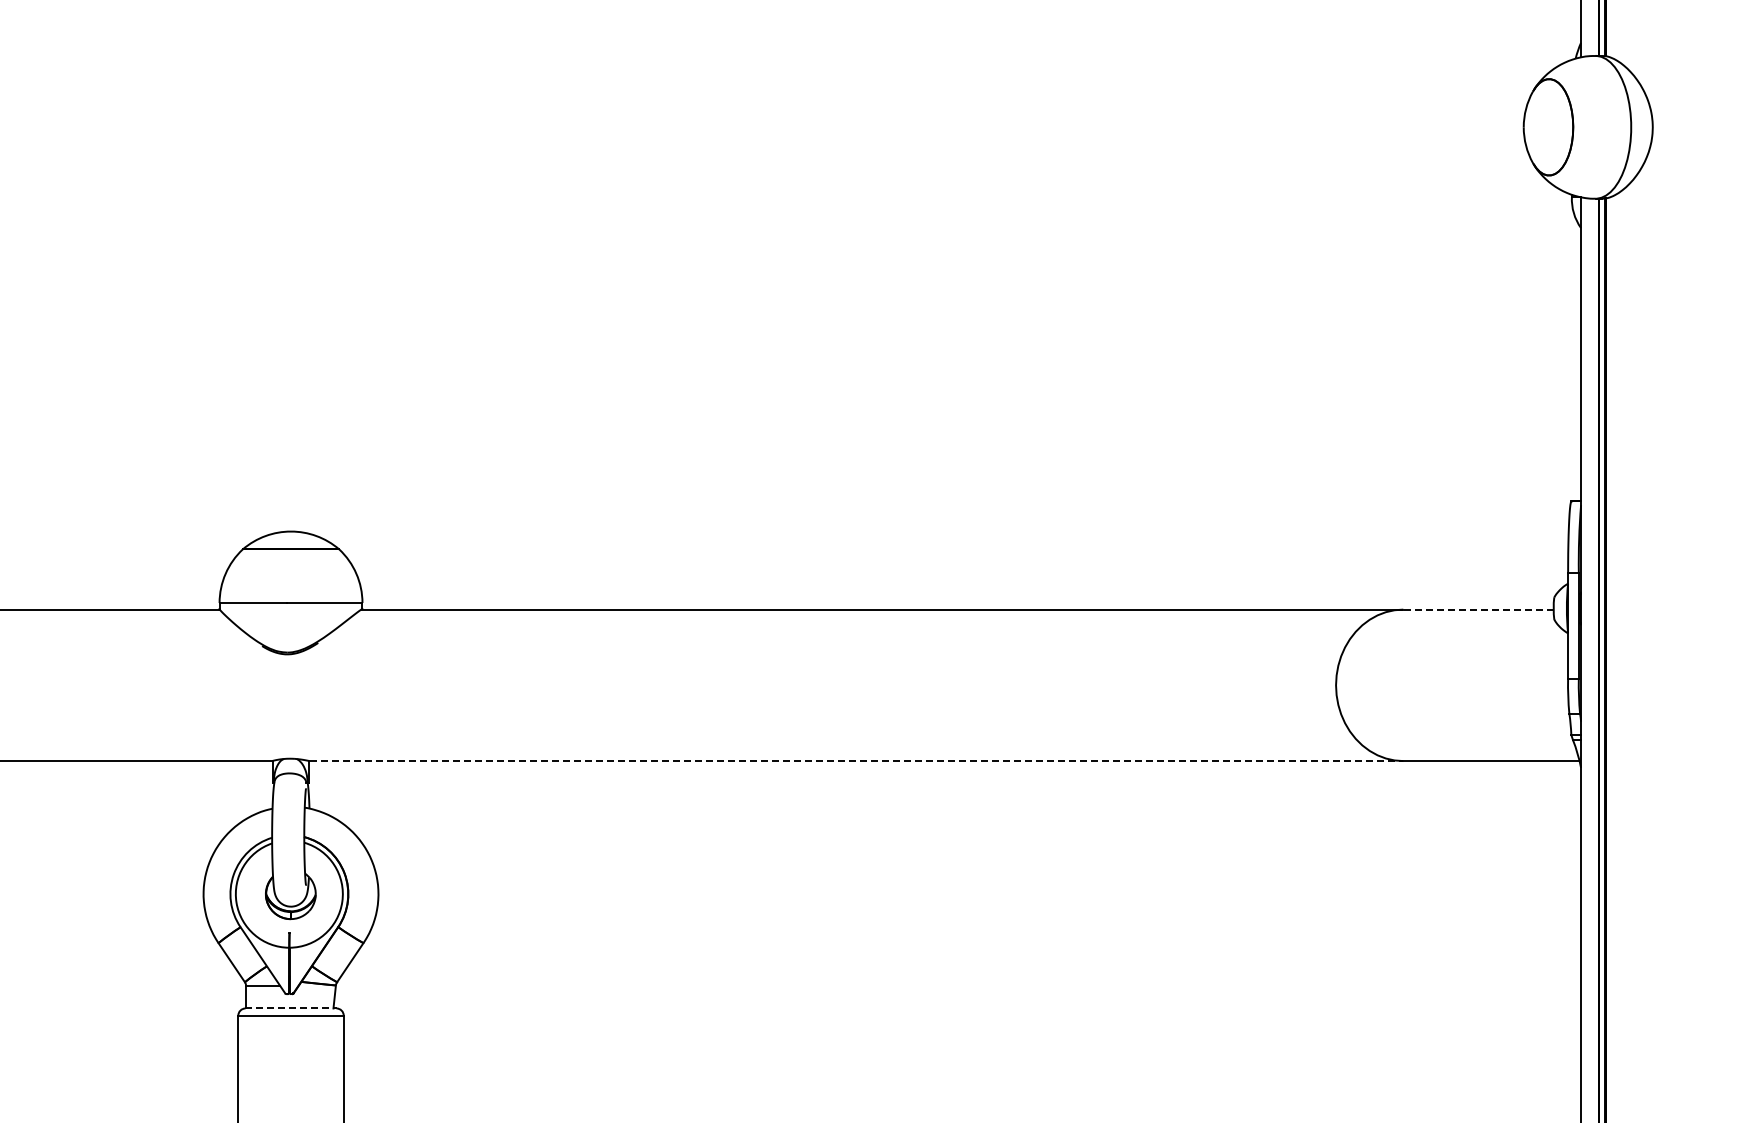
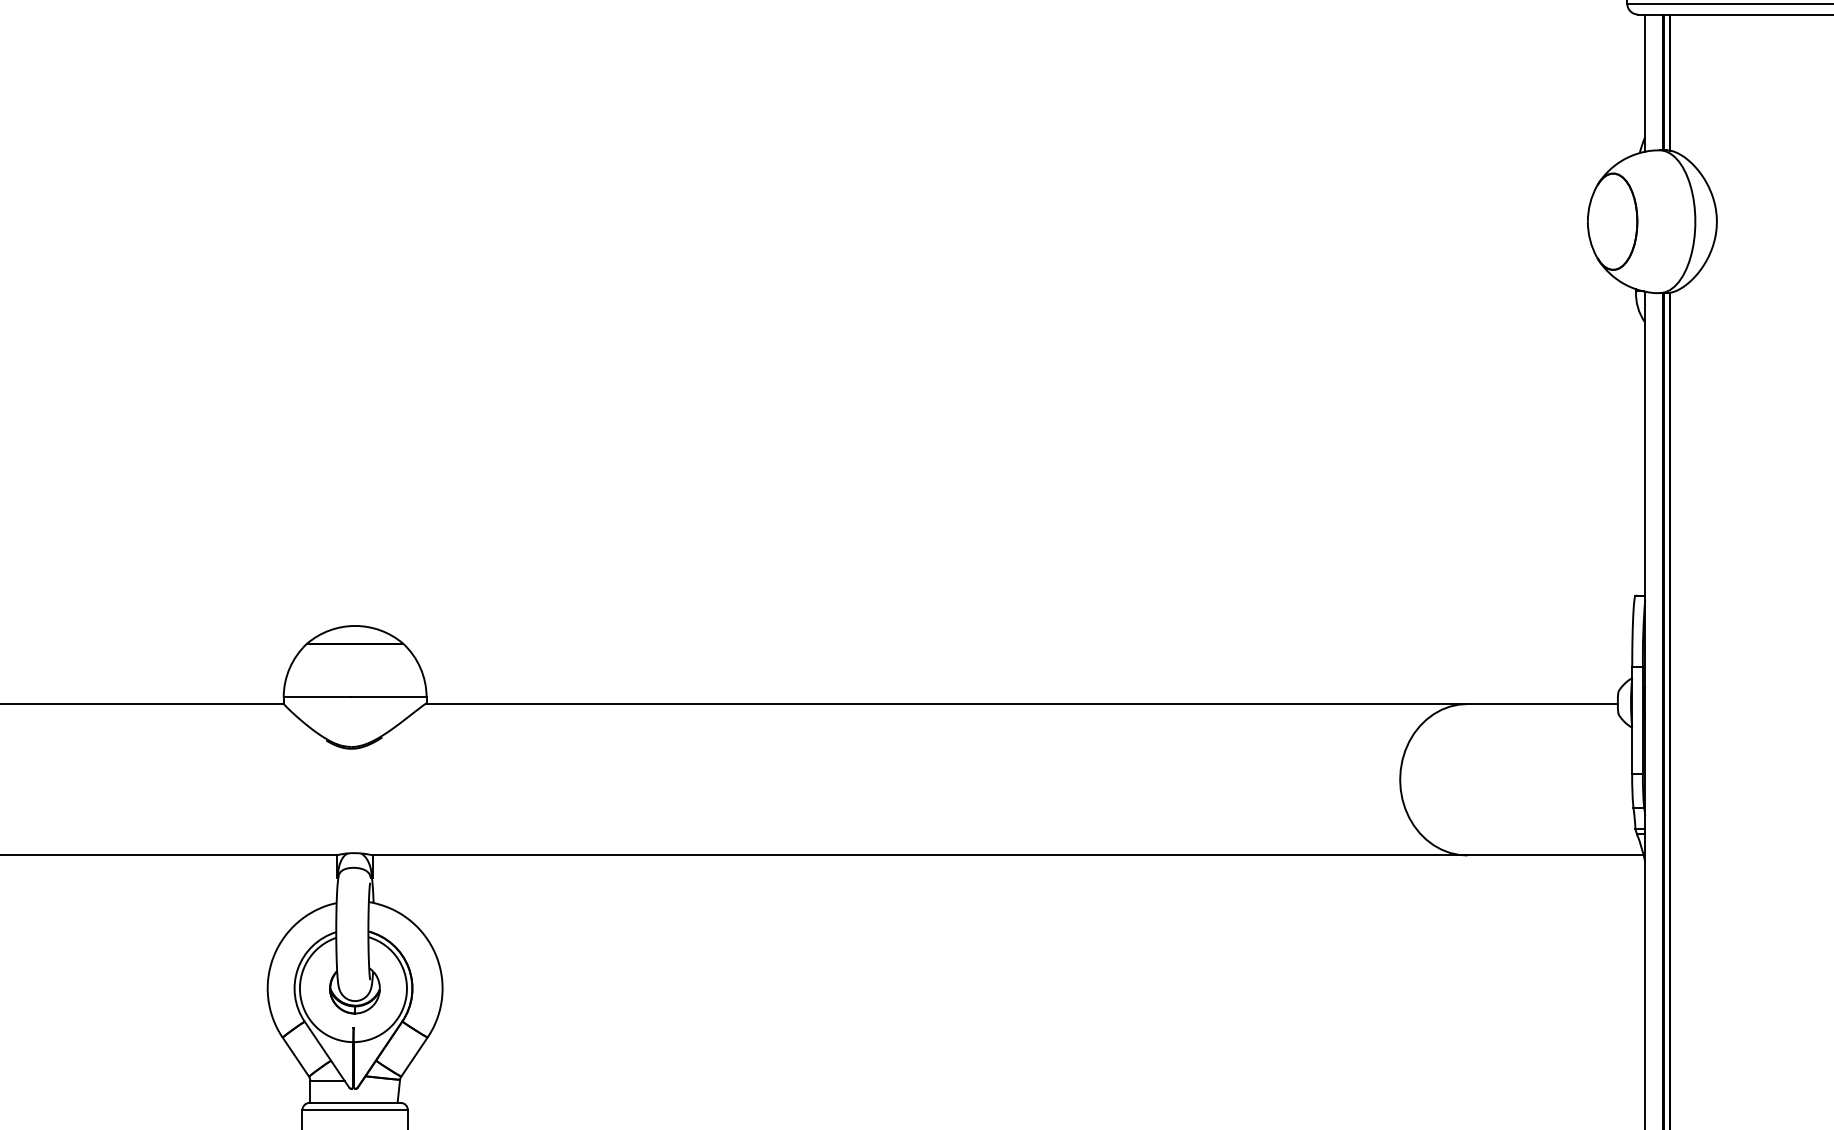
line: (1478, 610) -> (1542, 704), dashed -> solid
line: (856, 761) -> (920, 855), dashed -> solid
line: (291, 1008) -> (355, 1102), dashed -> solid

